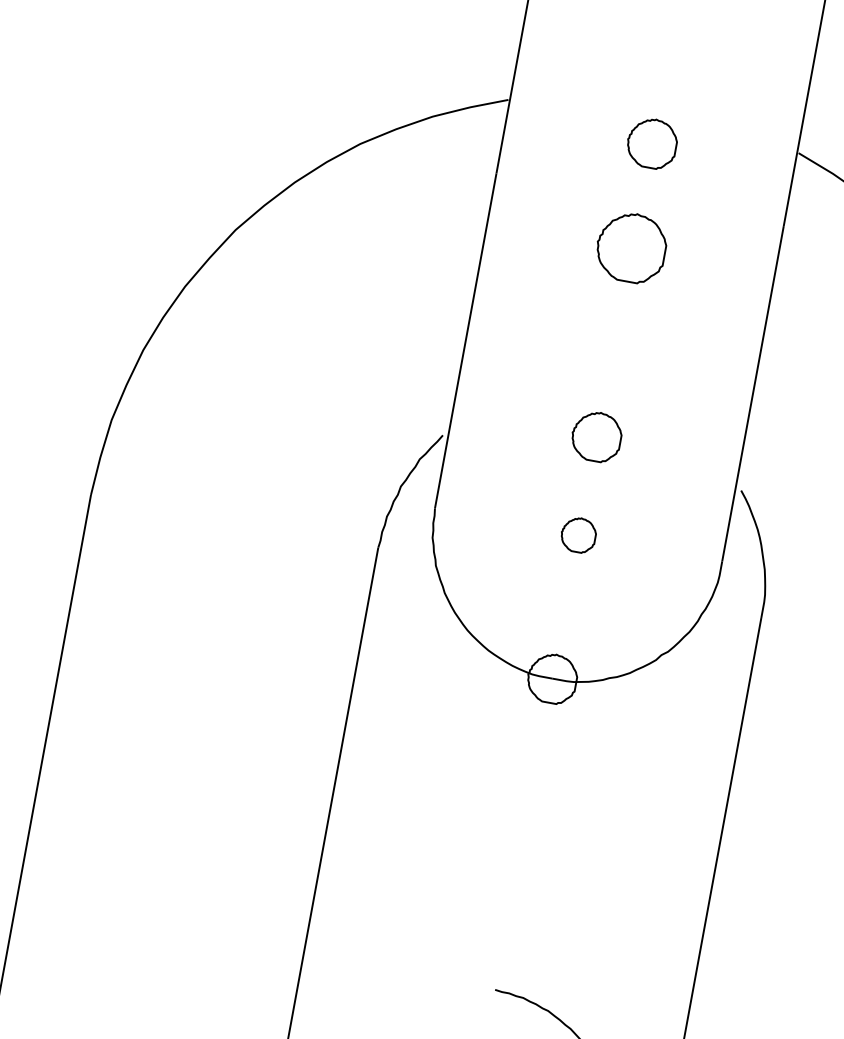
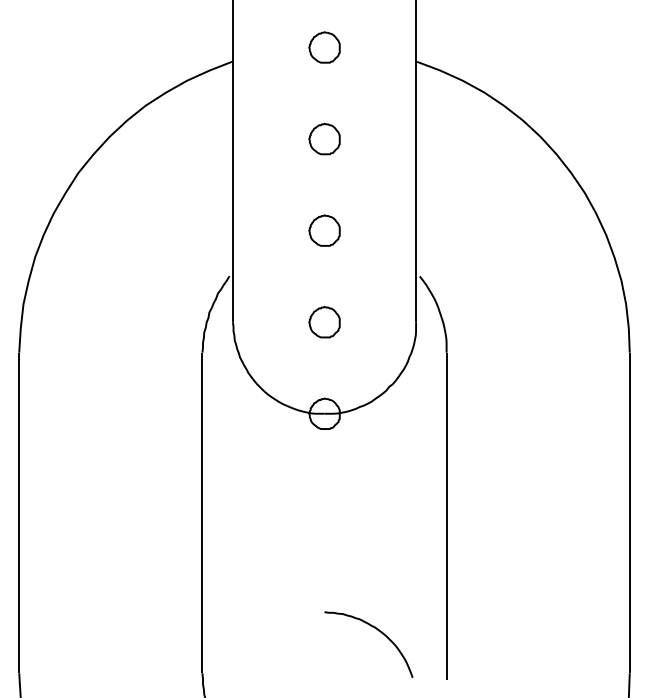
part: (652, 143) -> (324, 47), moved
part: (631, 246) -> (324, 138), size x0.71
part: (596, 436) -> (324, 230), moved
part: (578, 535) -> (324, 322), size x1.43

